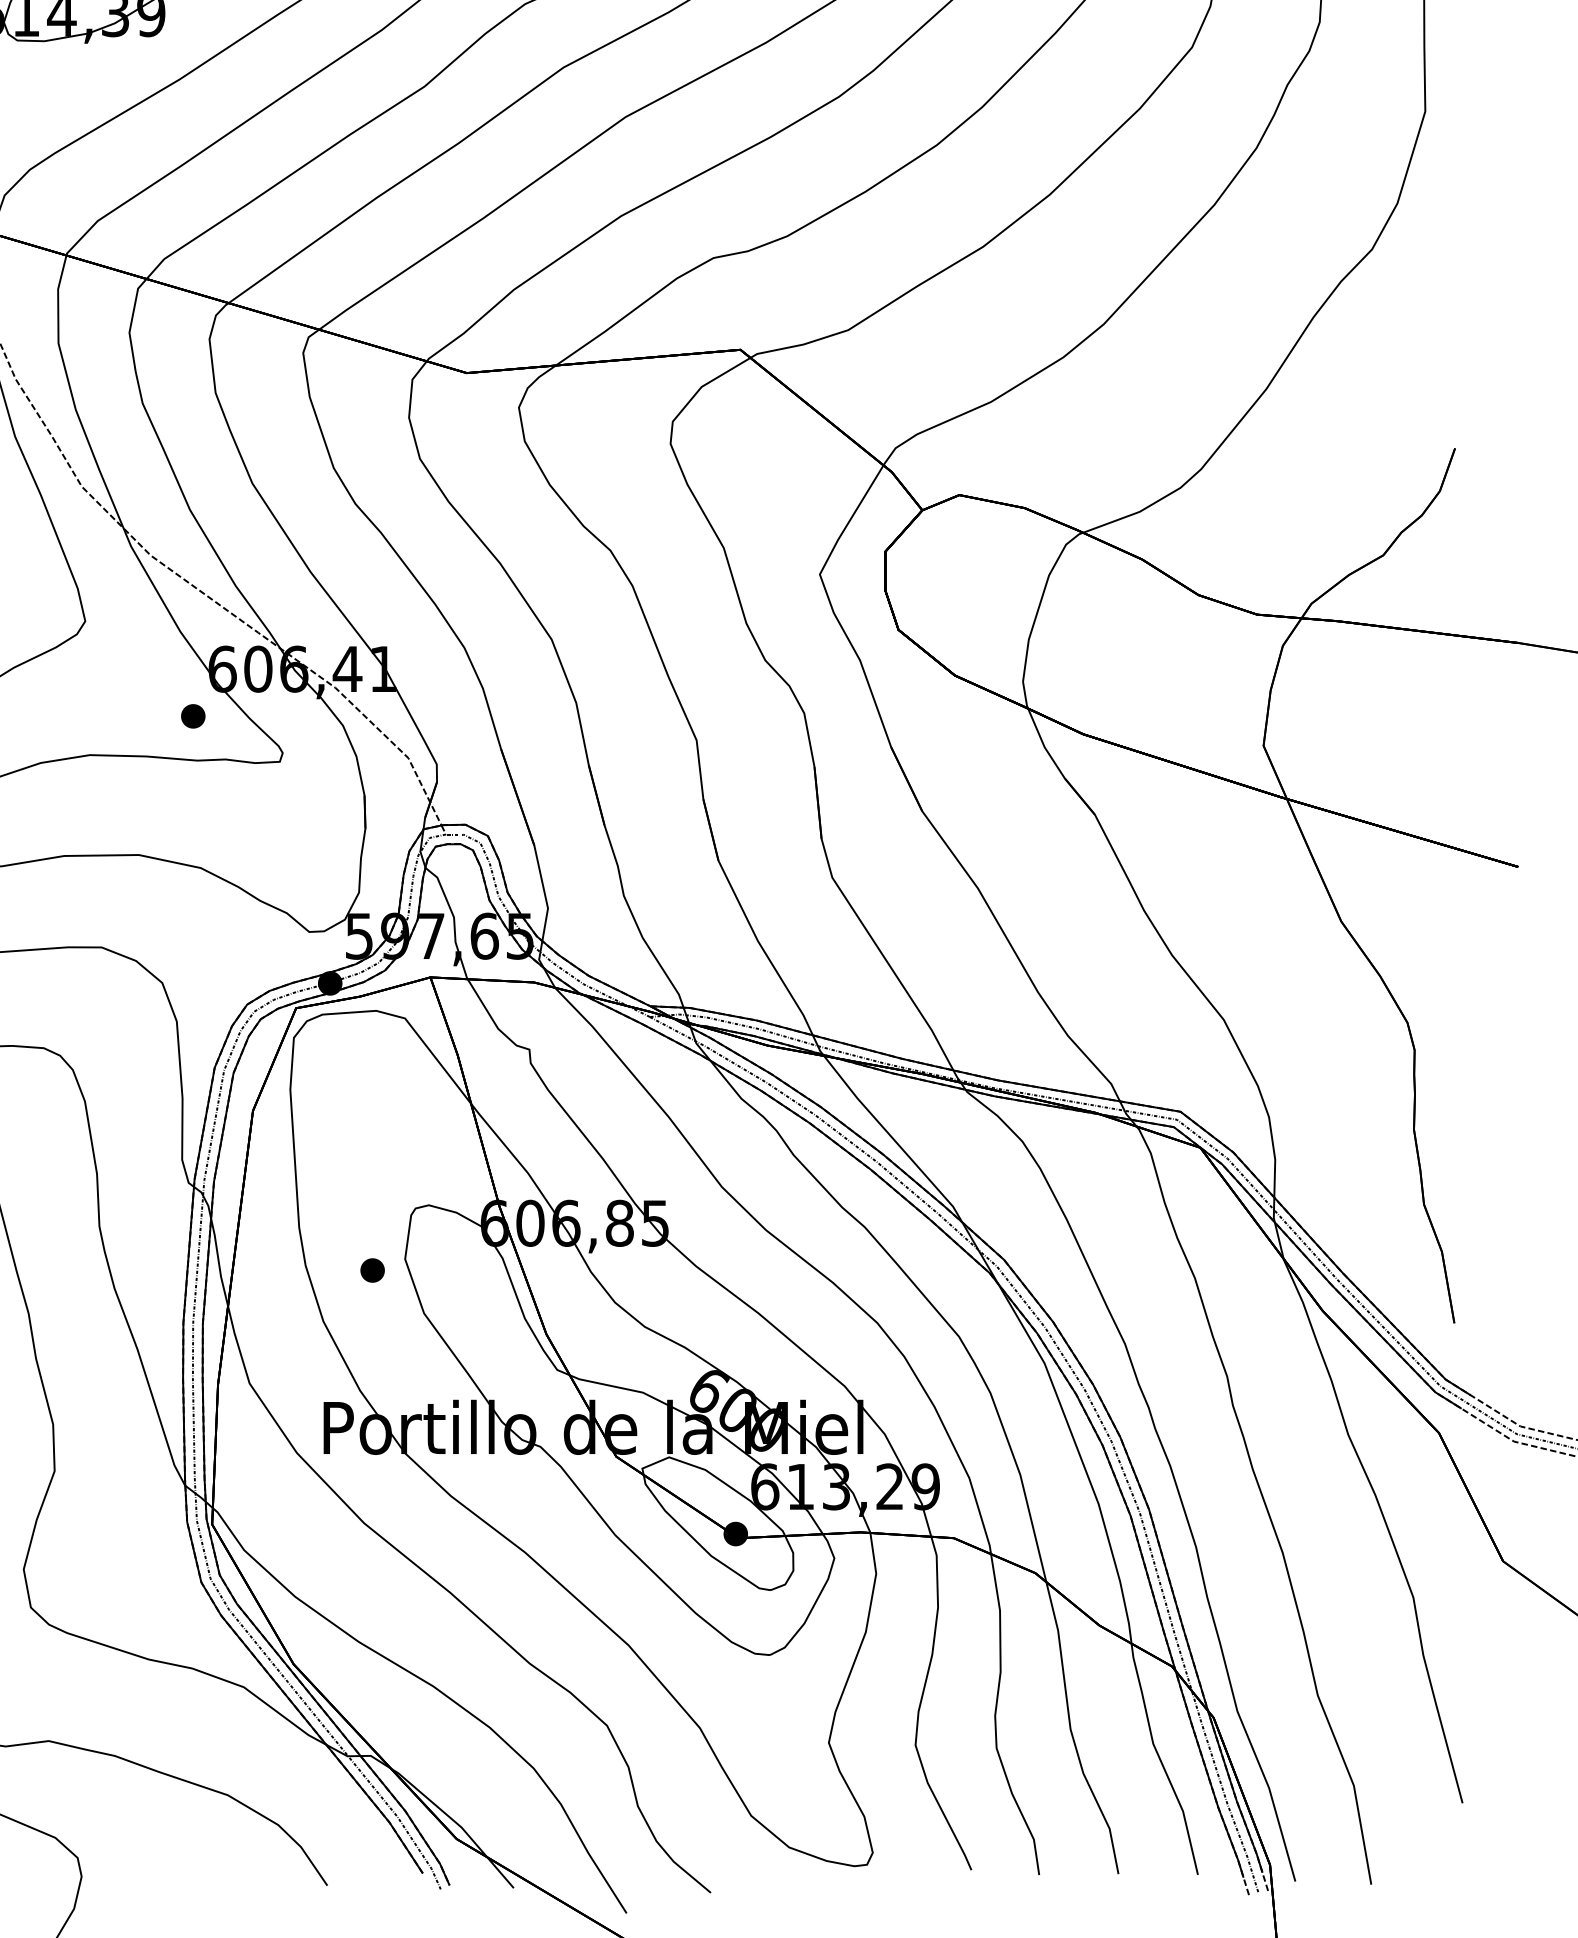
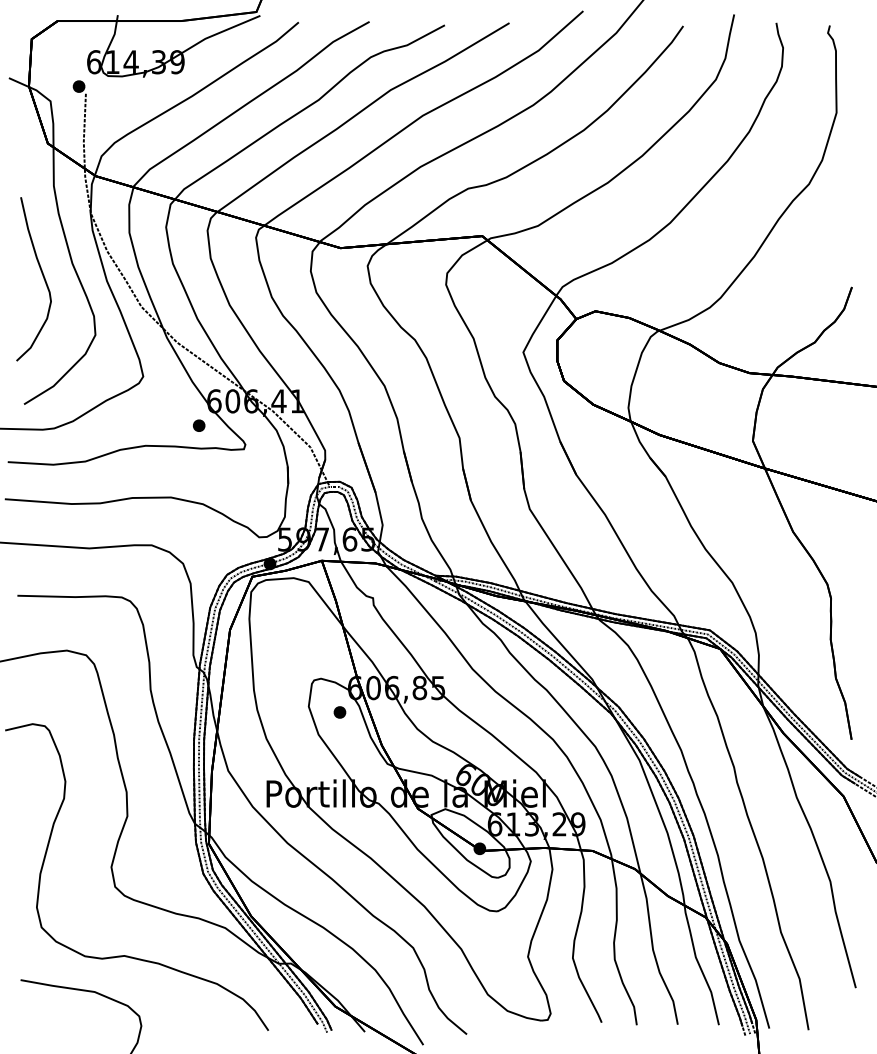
part: (371, 1270) -> (339, 712), moved

